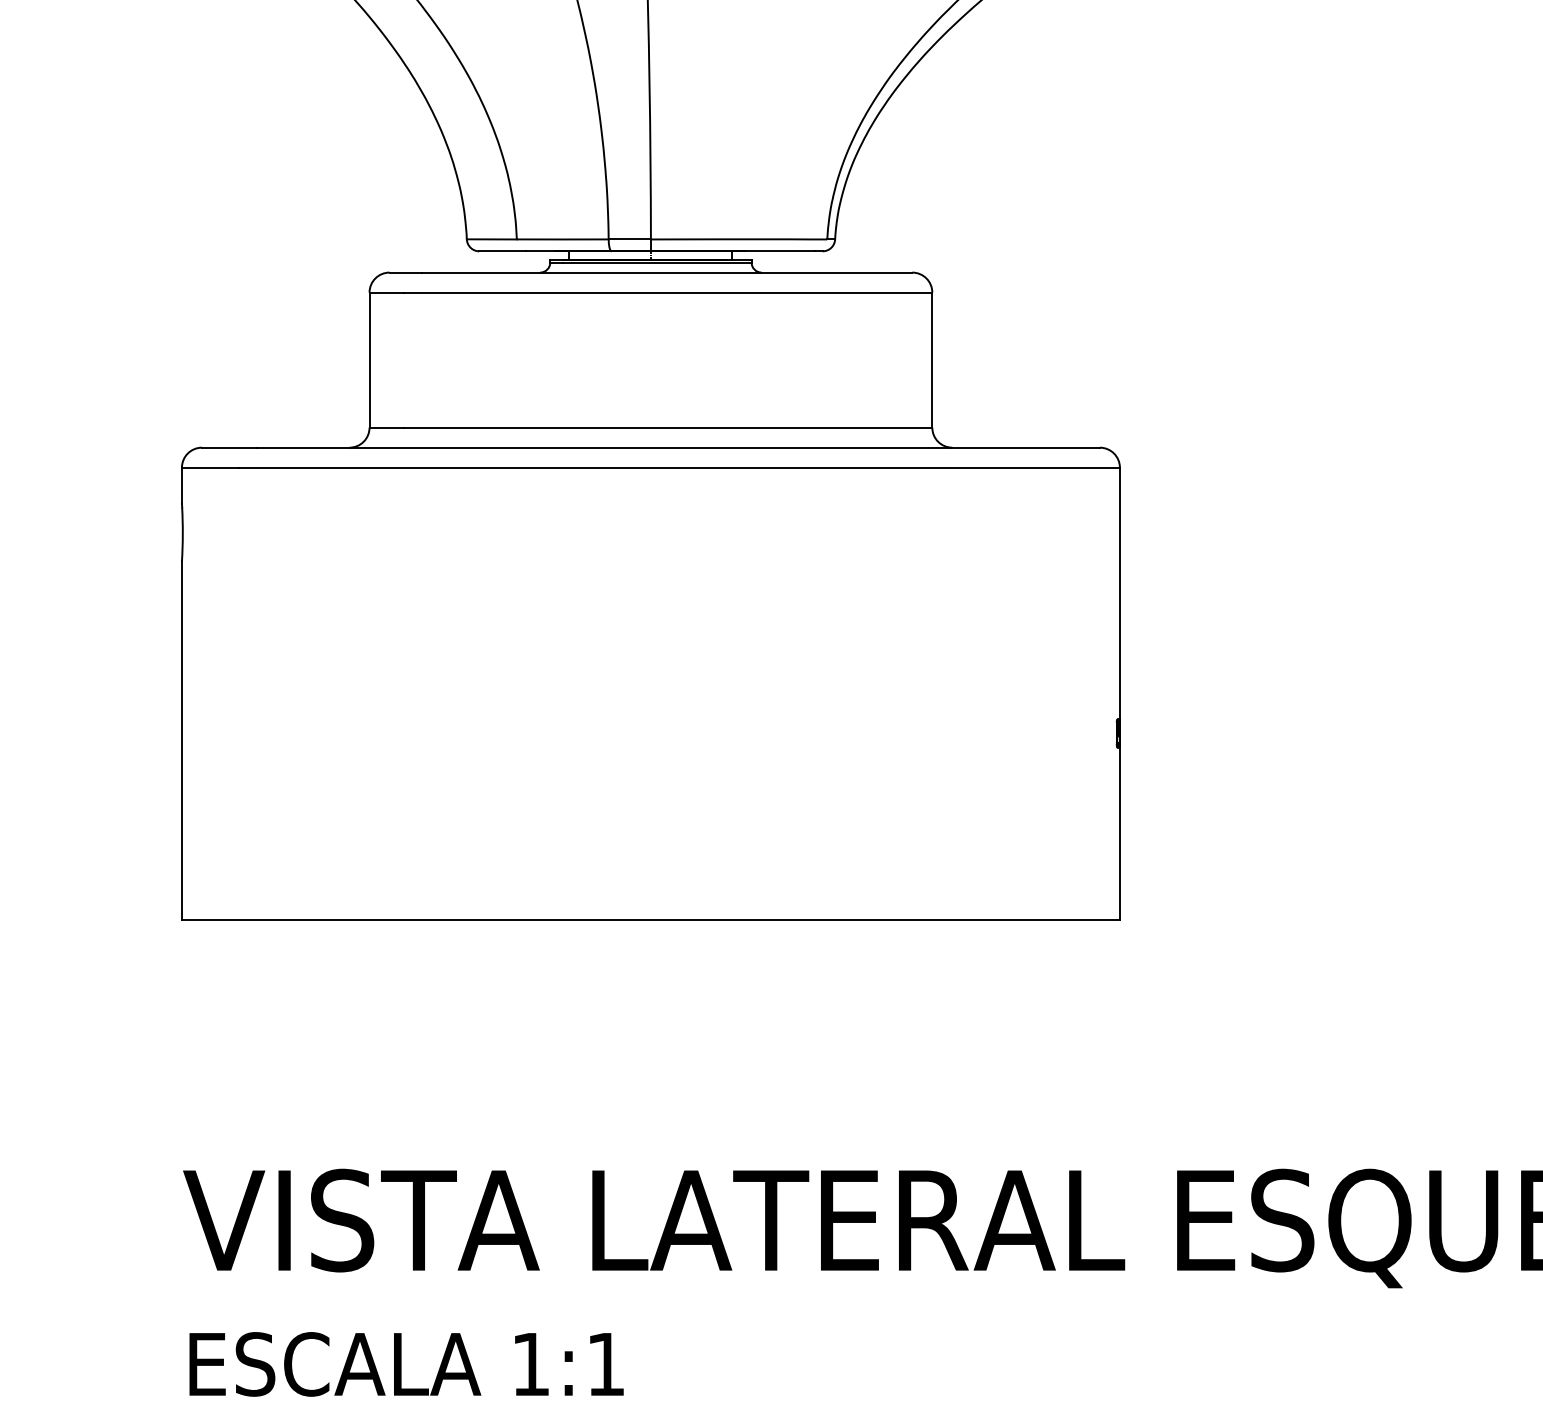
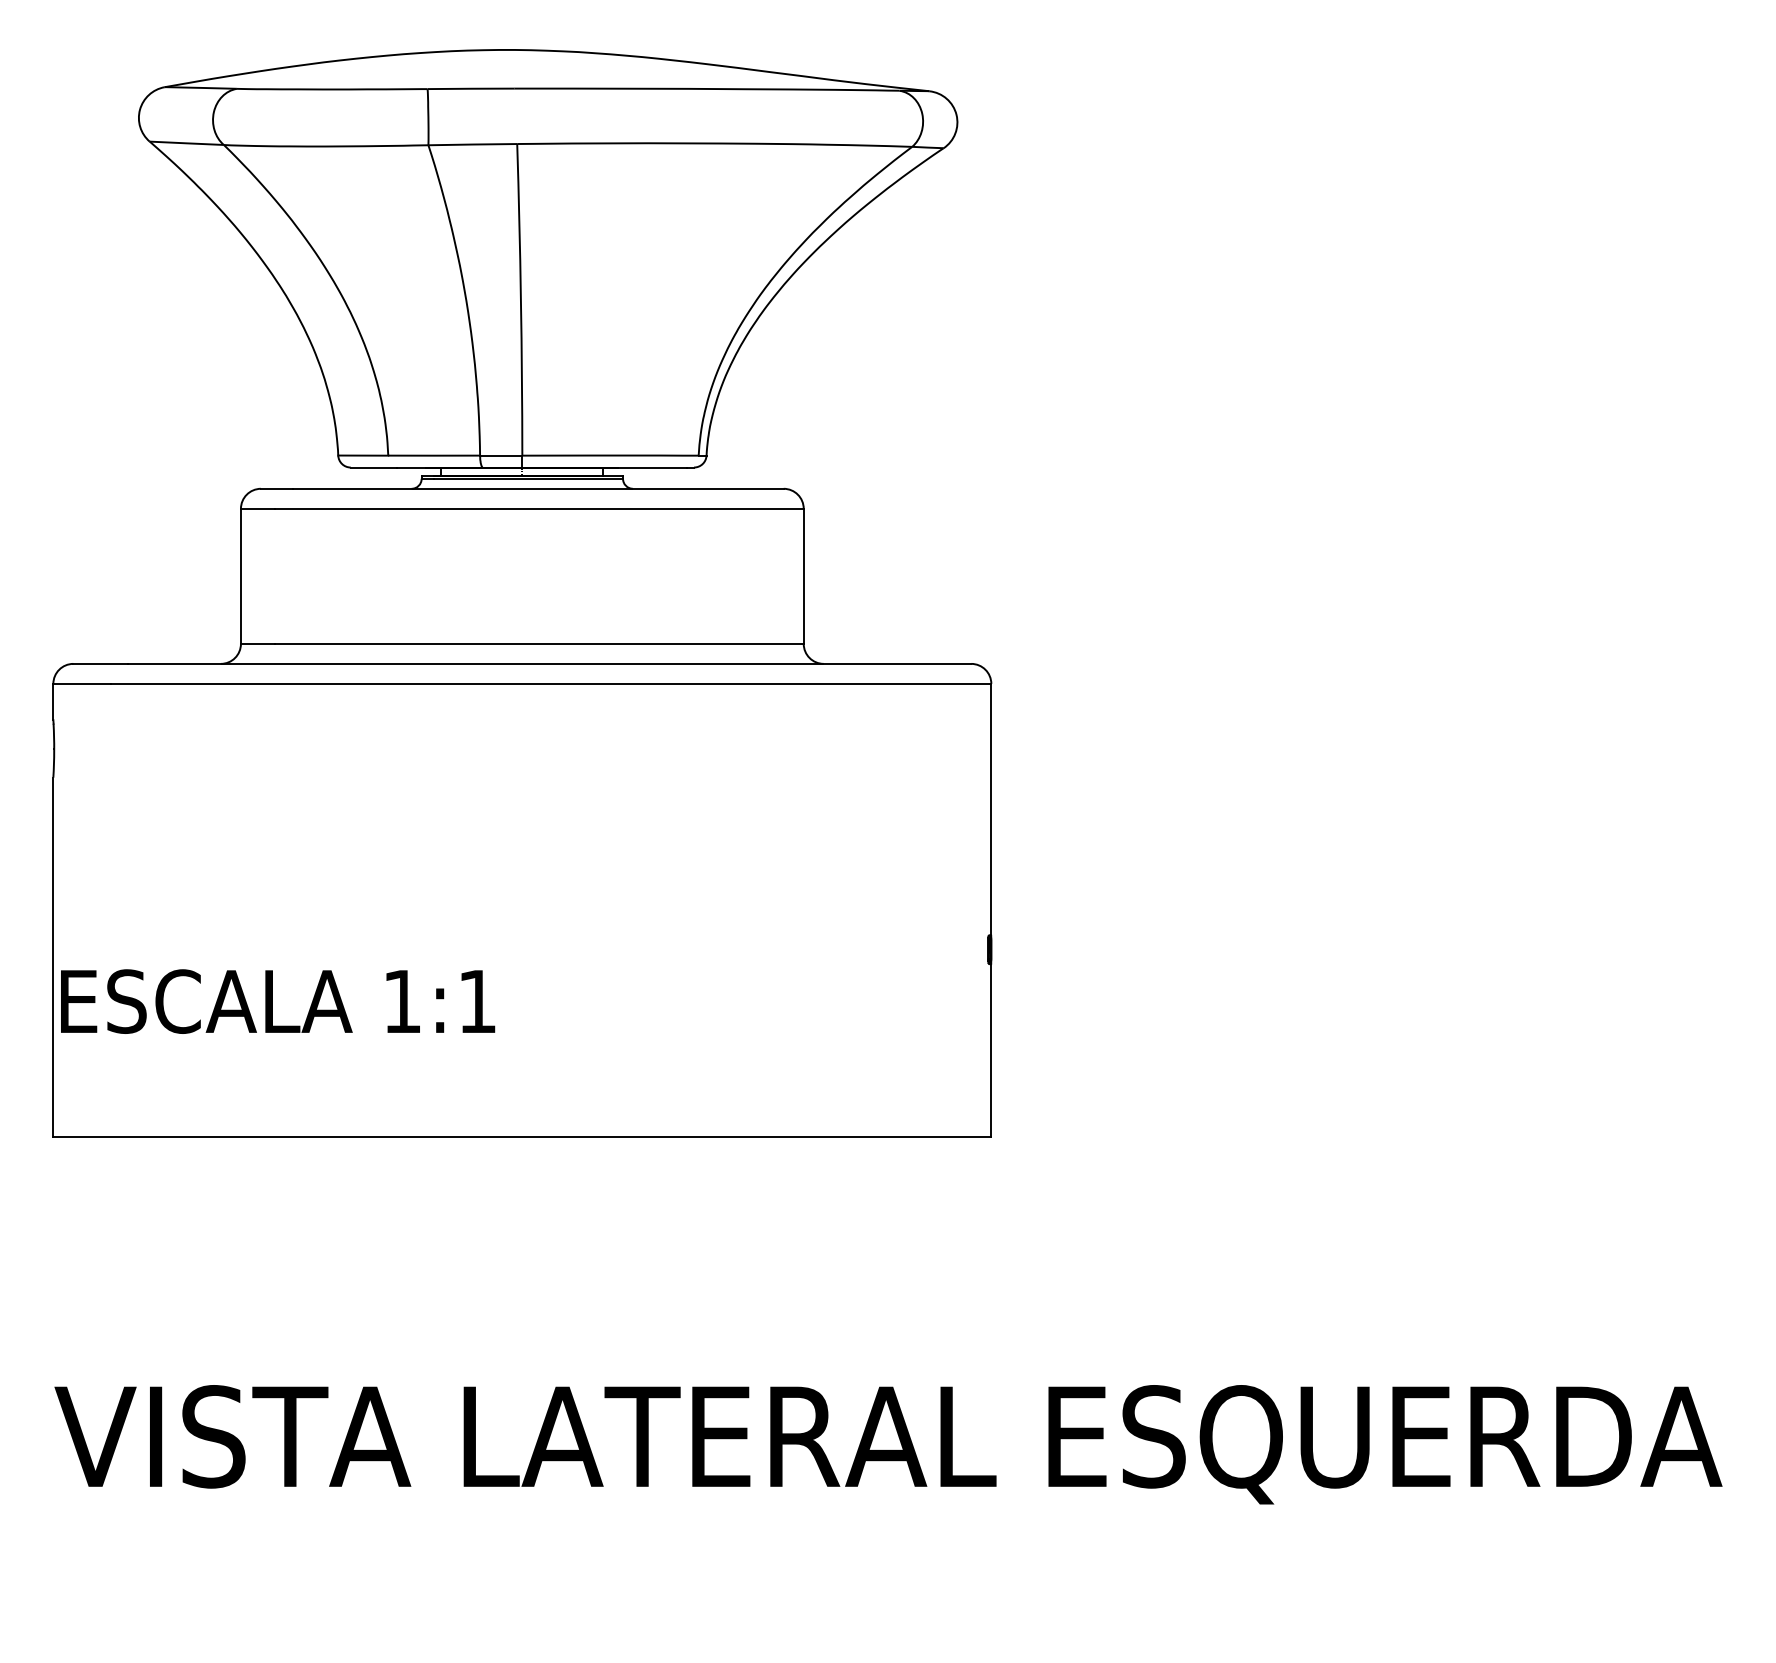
text: (407, 1364) -> (278, 1001), moved

